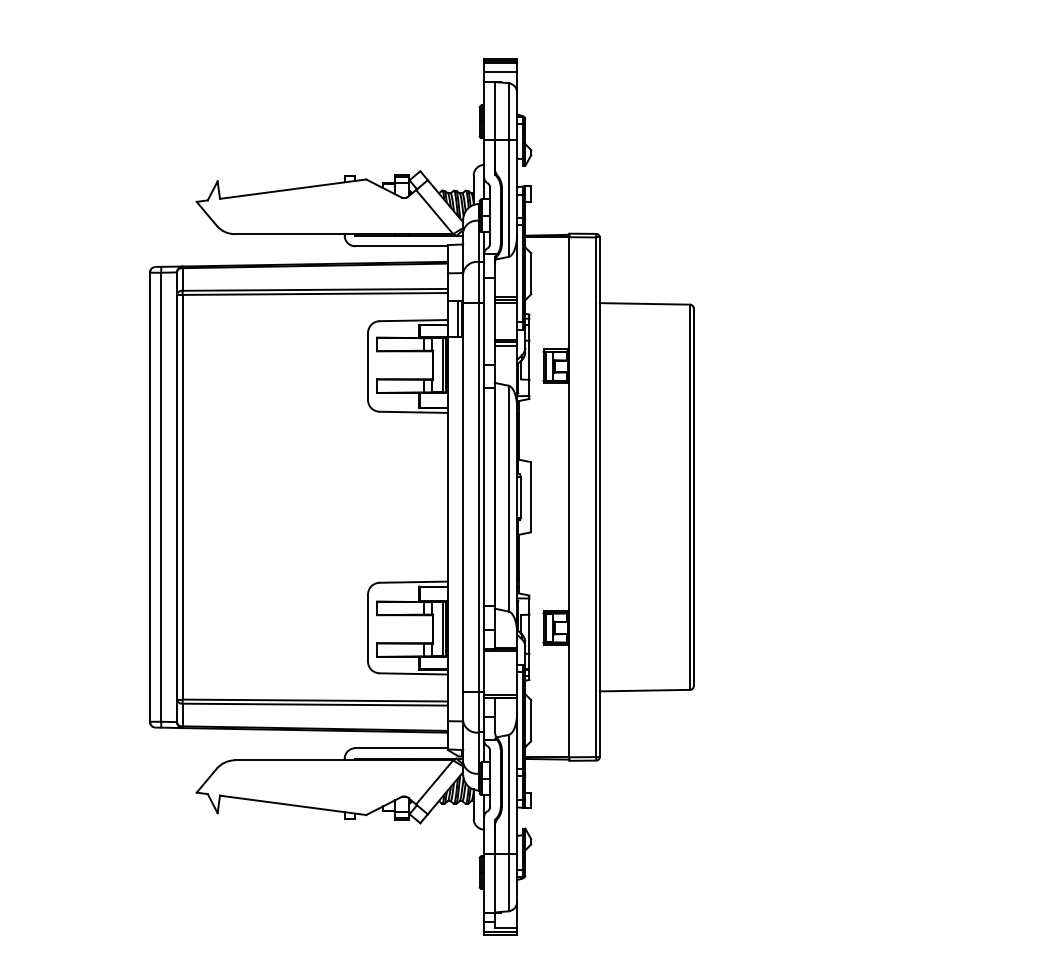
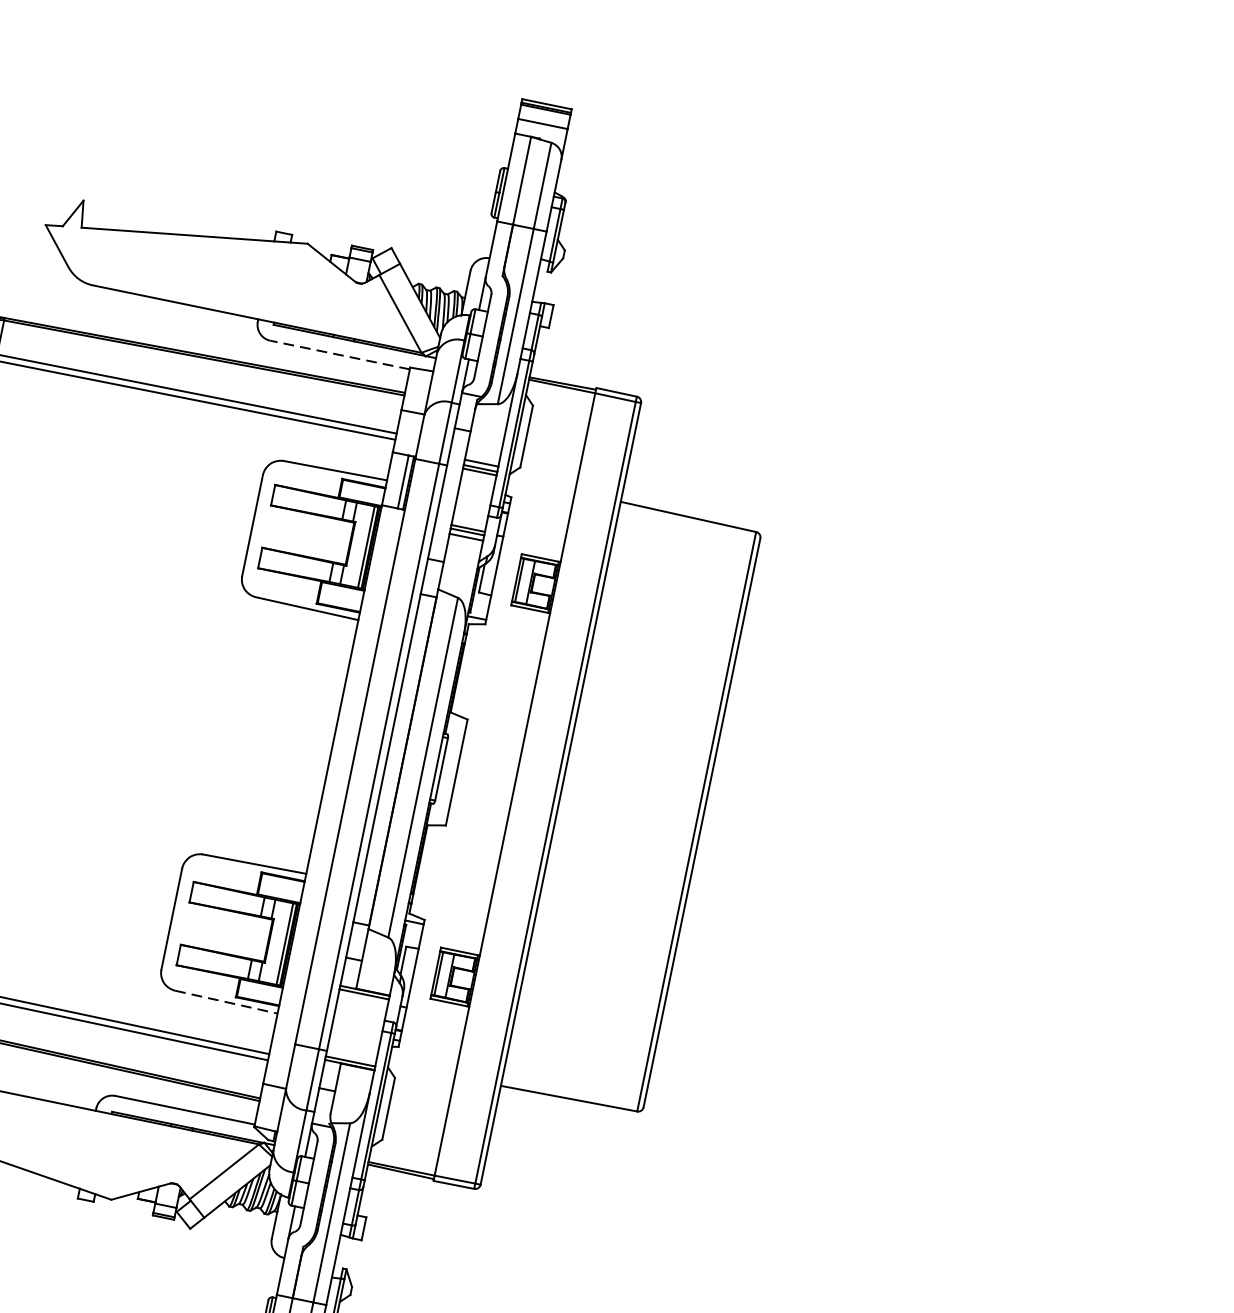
line: (401, 246) -> (339, 355), solid -> dashed
line: (414, 673) -> (227, 1001), solid -> dashed

